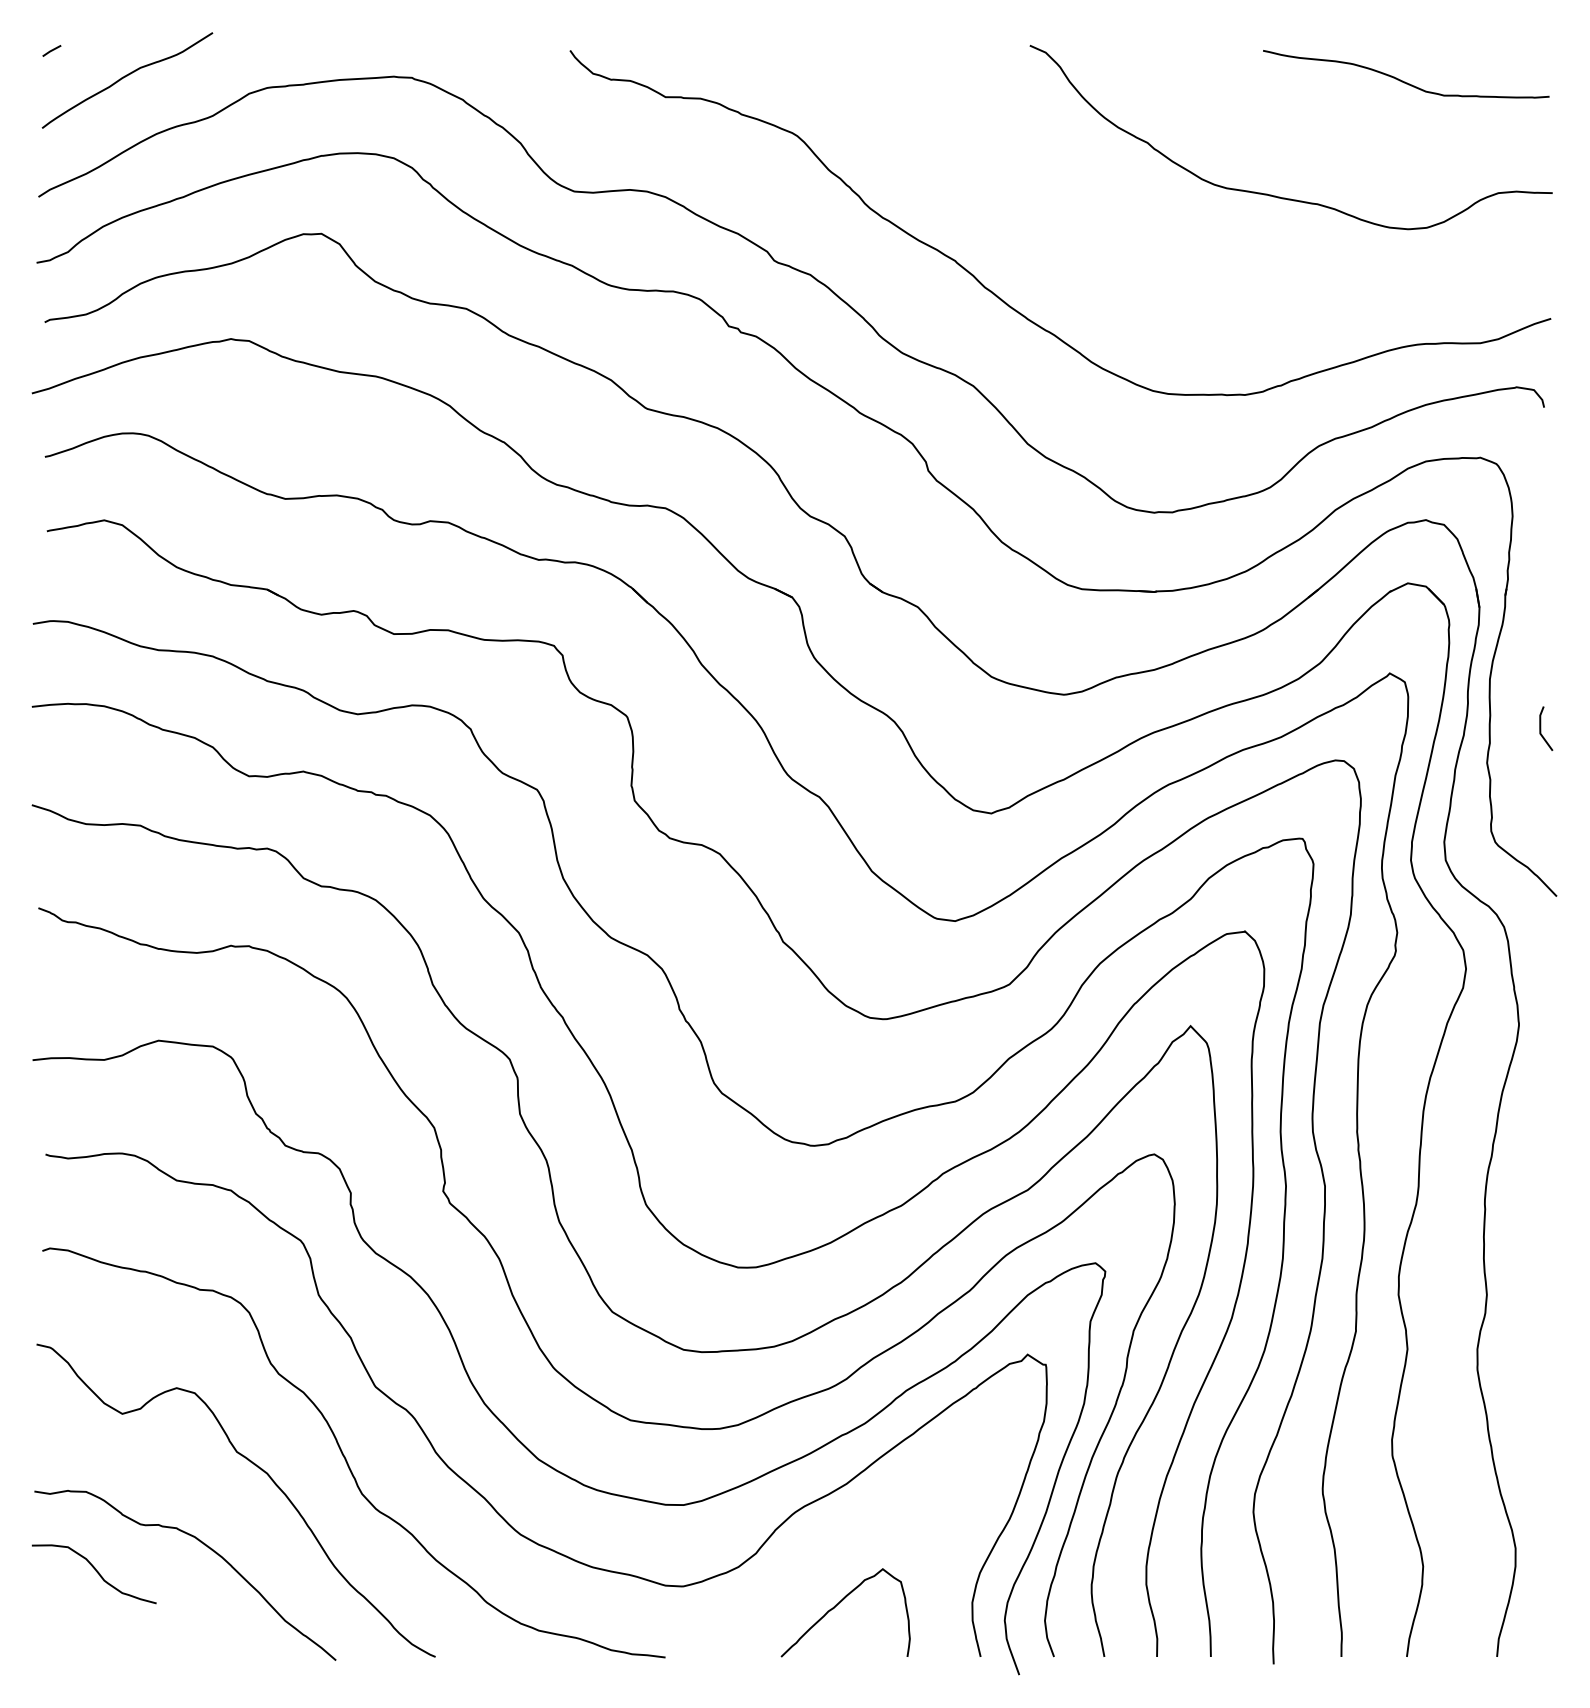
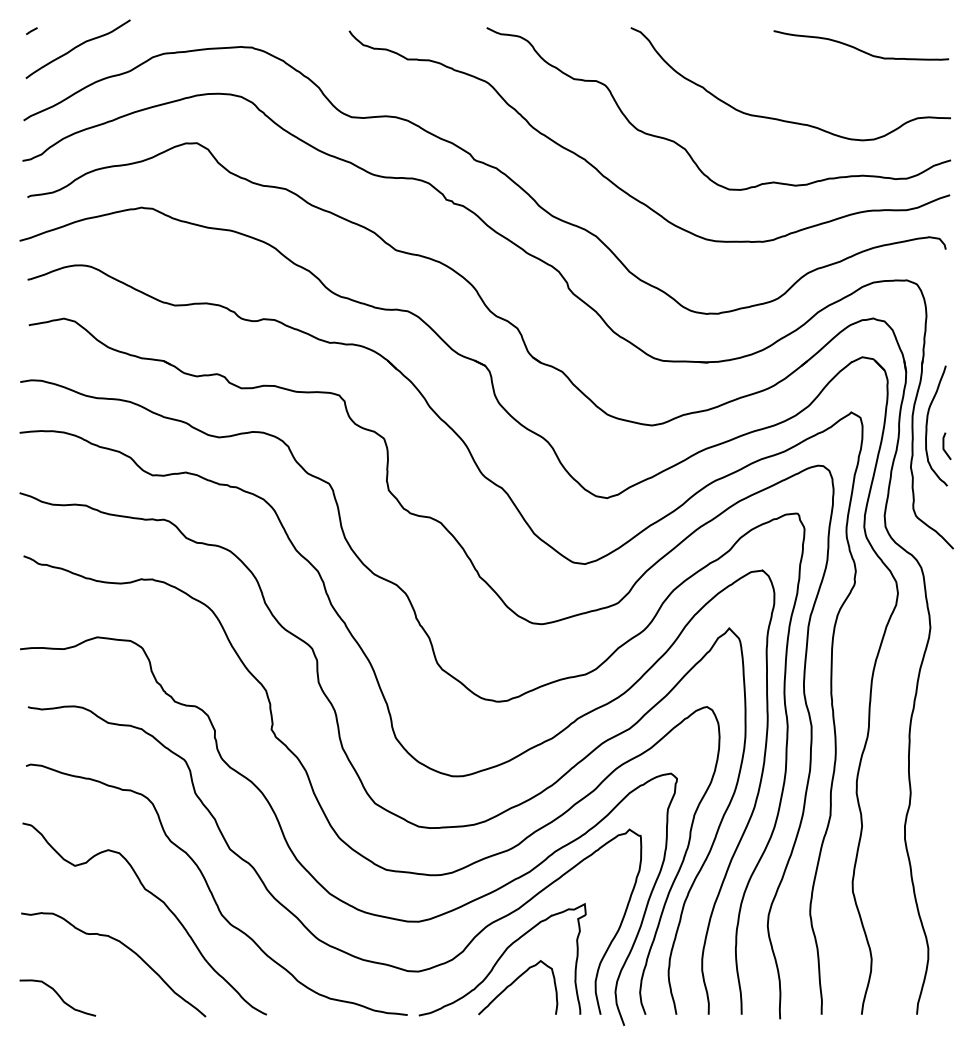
curve: (1117, 240) -> (684, 147), added
curve: (1514, 694) -> (927, 425), added
curve: (818, 1563) -> (501, 957), added
curve: (95, 1571) -> (58, 996), moved

